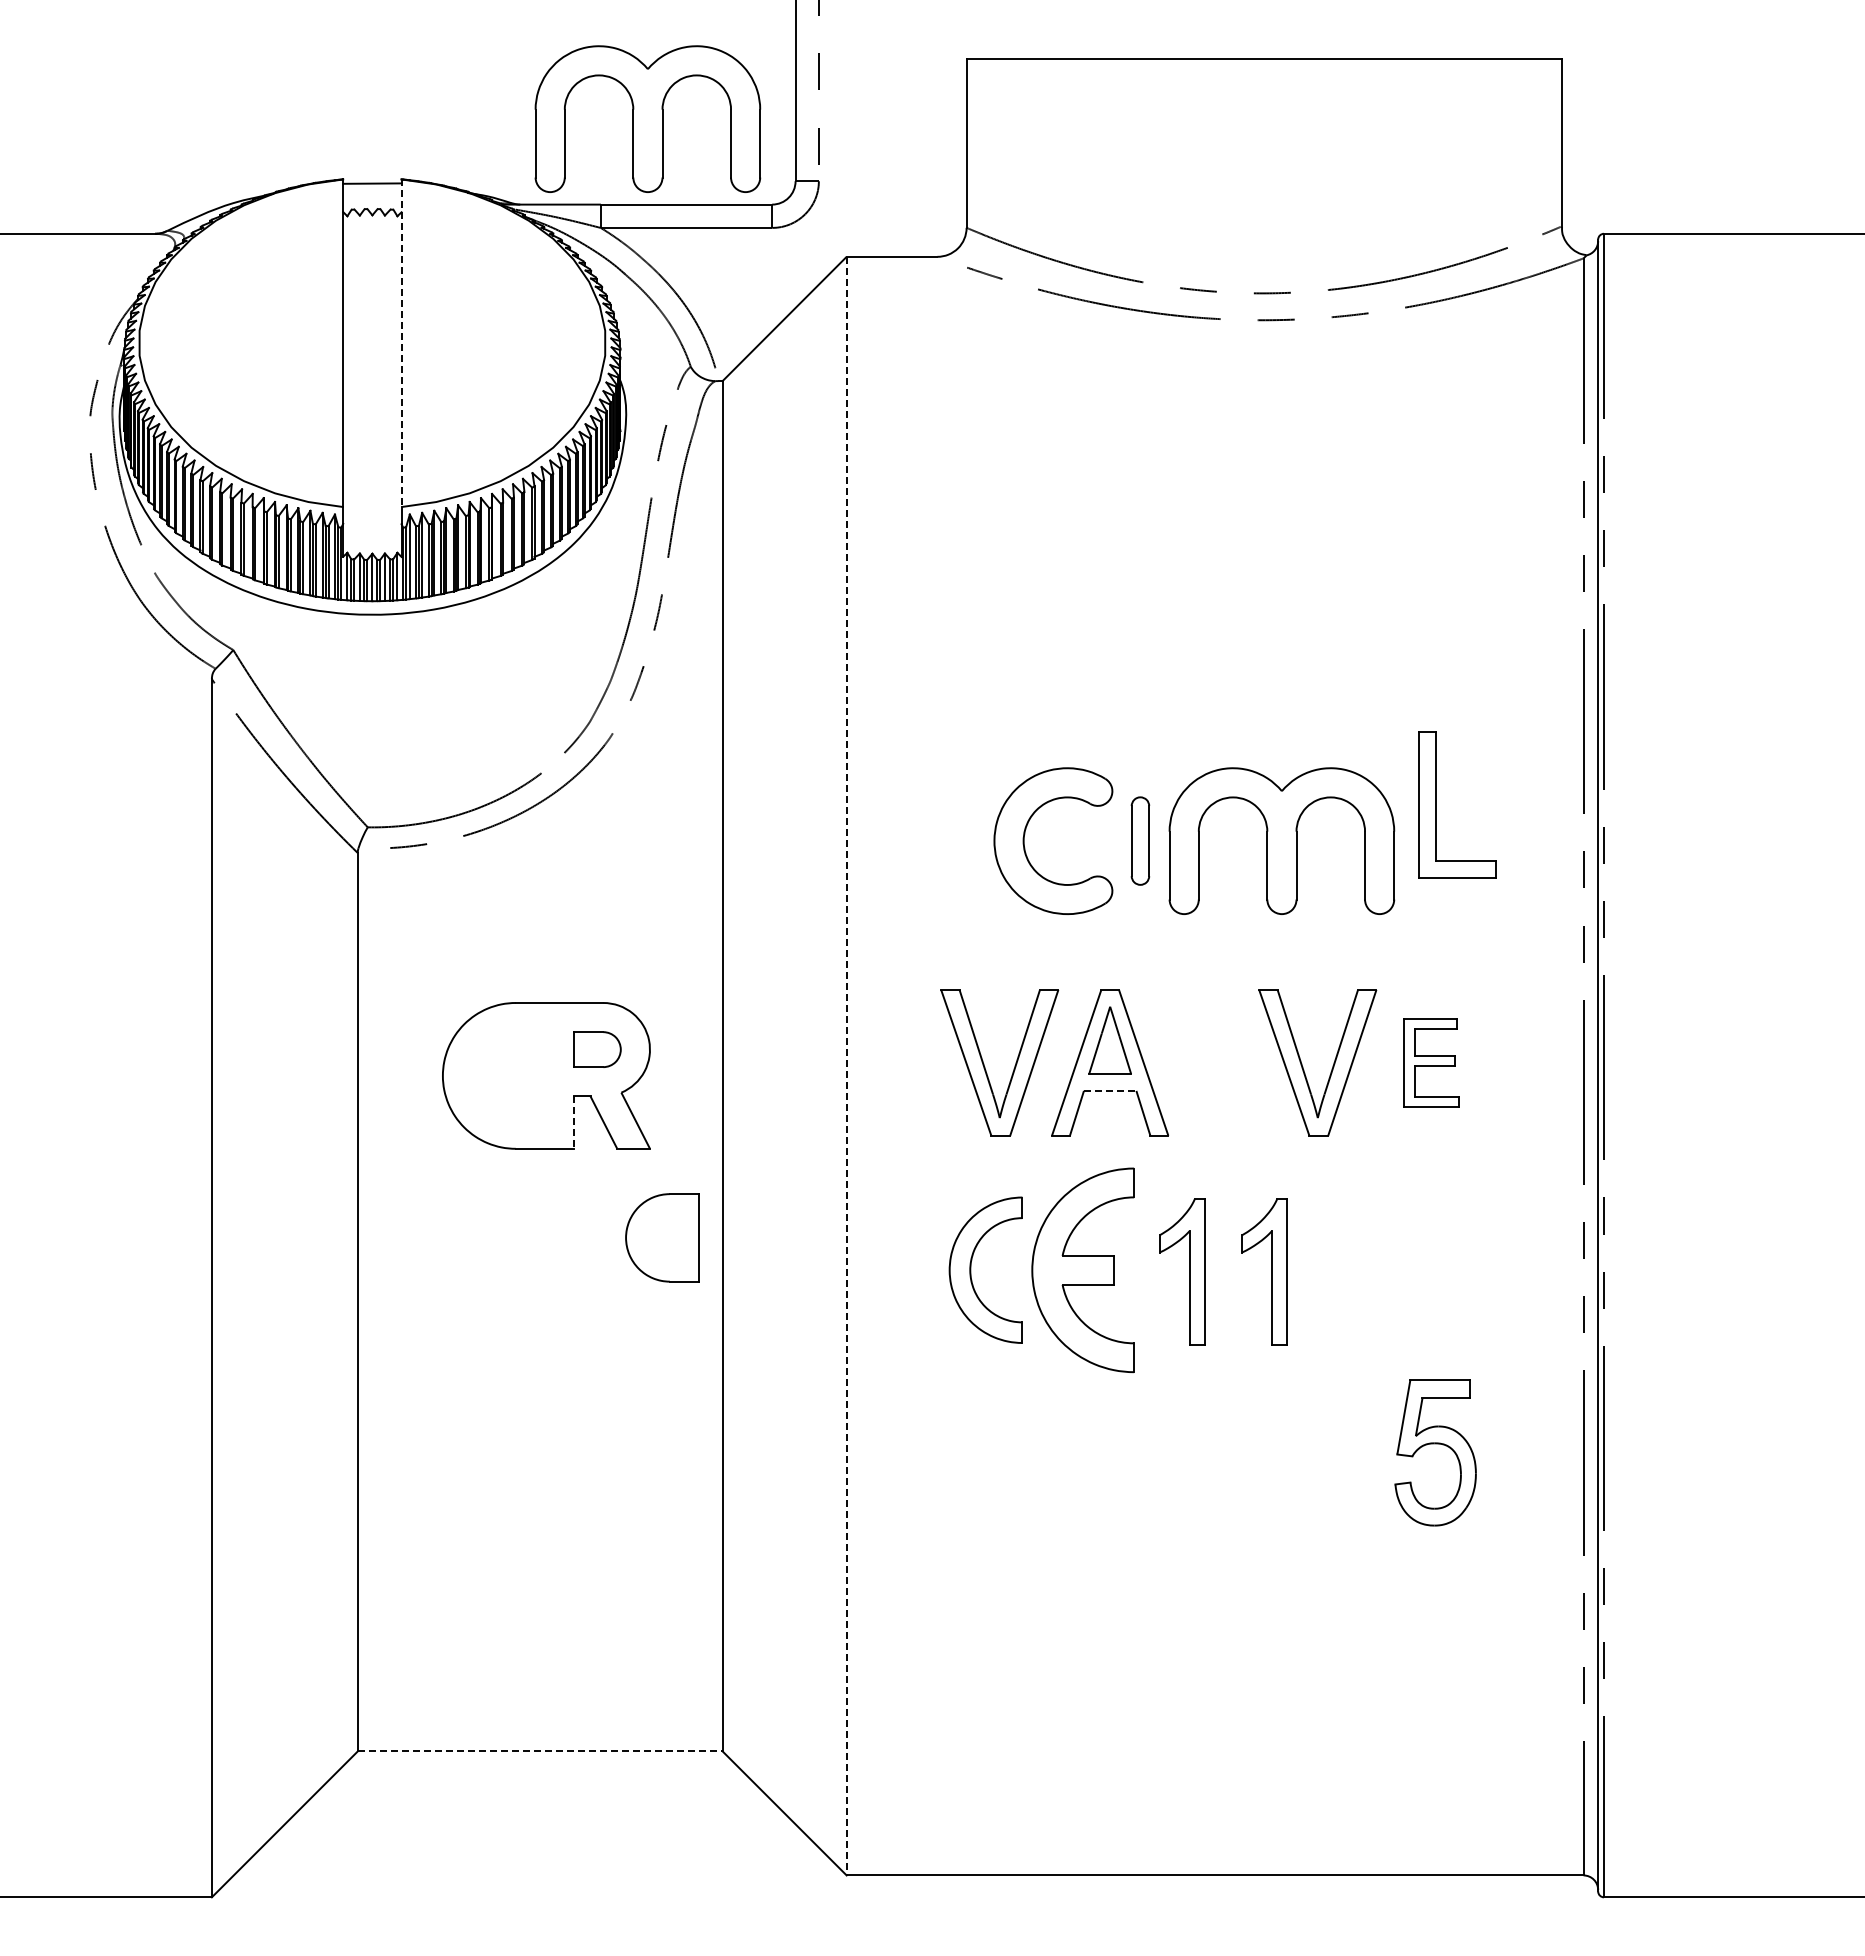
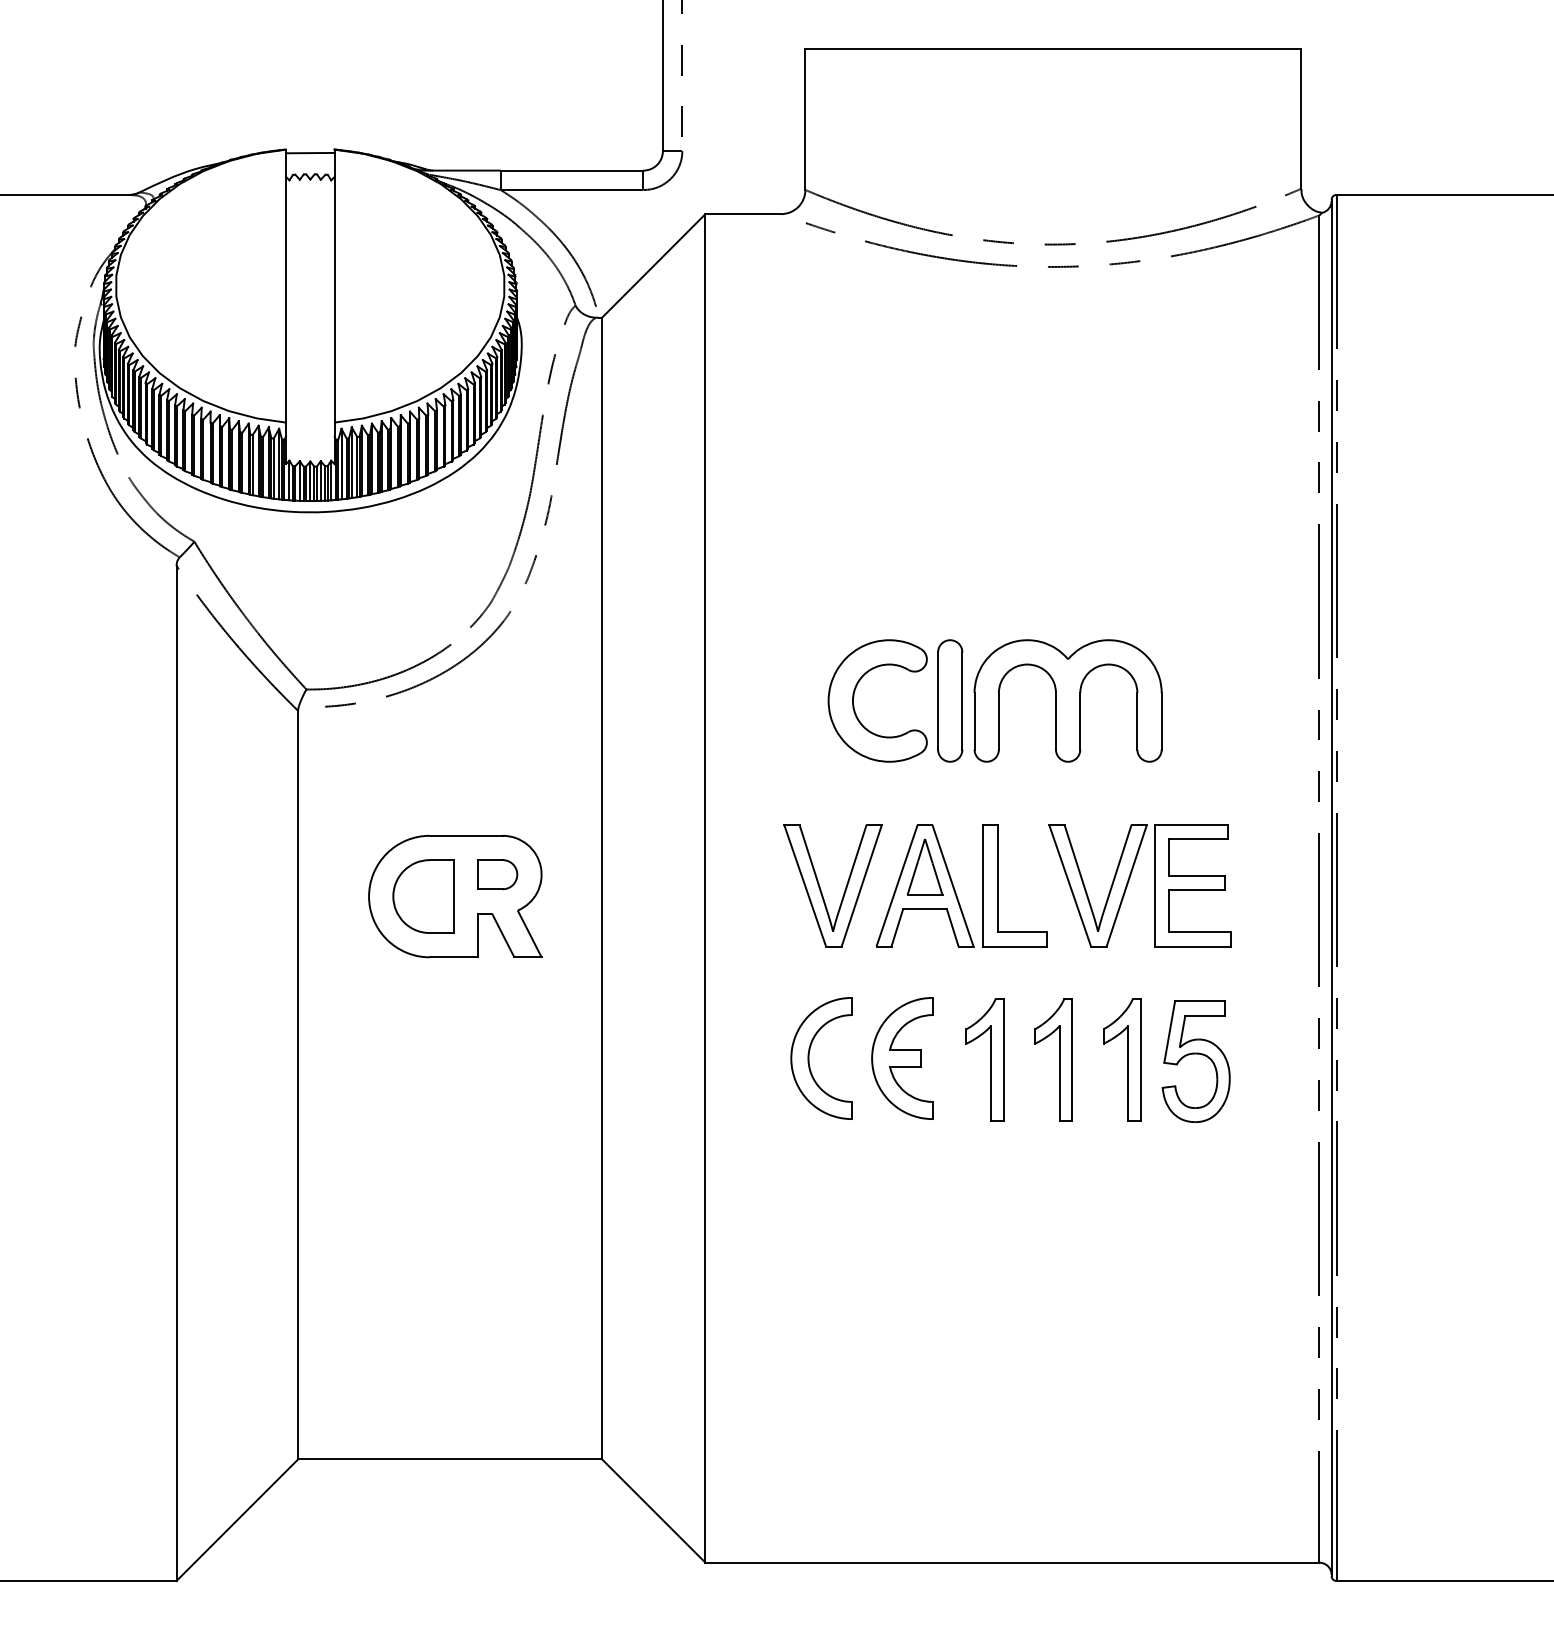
part: (647, 118) -> (539, 98), removed
line: (401, 343) -> (334, 286), dashed -> solid
part: (1436, 804) -> (997, 885), moved
part: (1140, 840) -> (950, 700), size x1.67
part: (1431, 1062) -> (1192, 885), size x1.67
line: (846, 1066) -> (705, 888), dashed -> solid
line: (1110, 1090) -> (925, 908), dashed -> solid
line: (574, 1123) -> (478, 936), dashed -> solid
part: (662, 1237) -> (423, 896), moved
part: (1082, 1269) -> (901, 1057), size x0.71
part: (1353, 1271) -> (1127, 1059), added
part: (1435, 1444) -> (1196, 1054), moved
line: (540, 1751) -> (450, 1459), dashed -> solid

